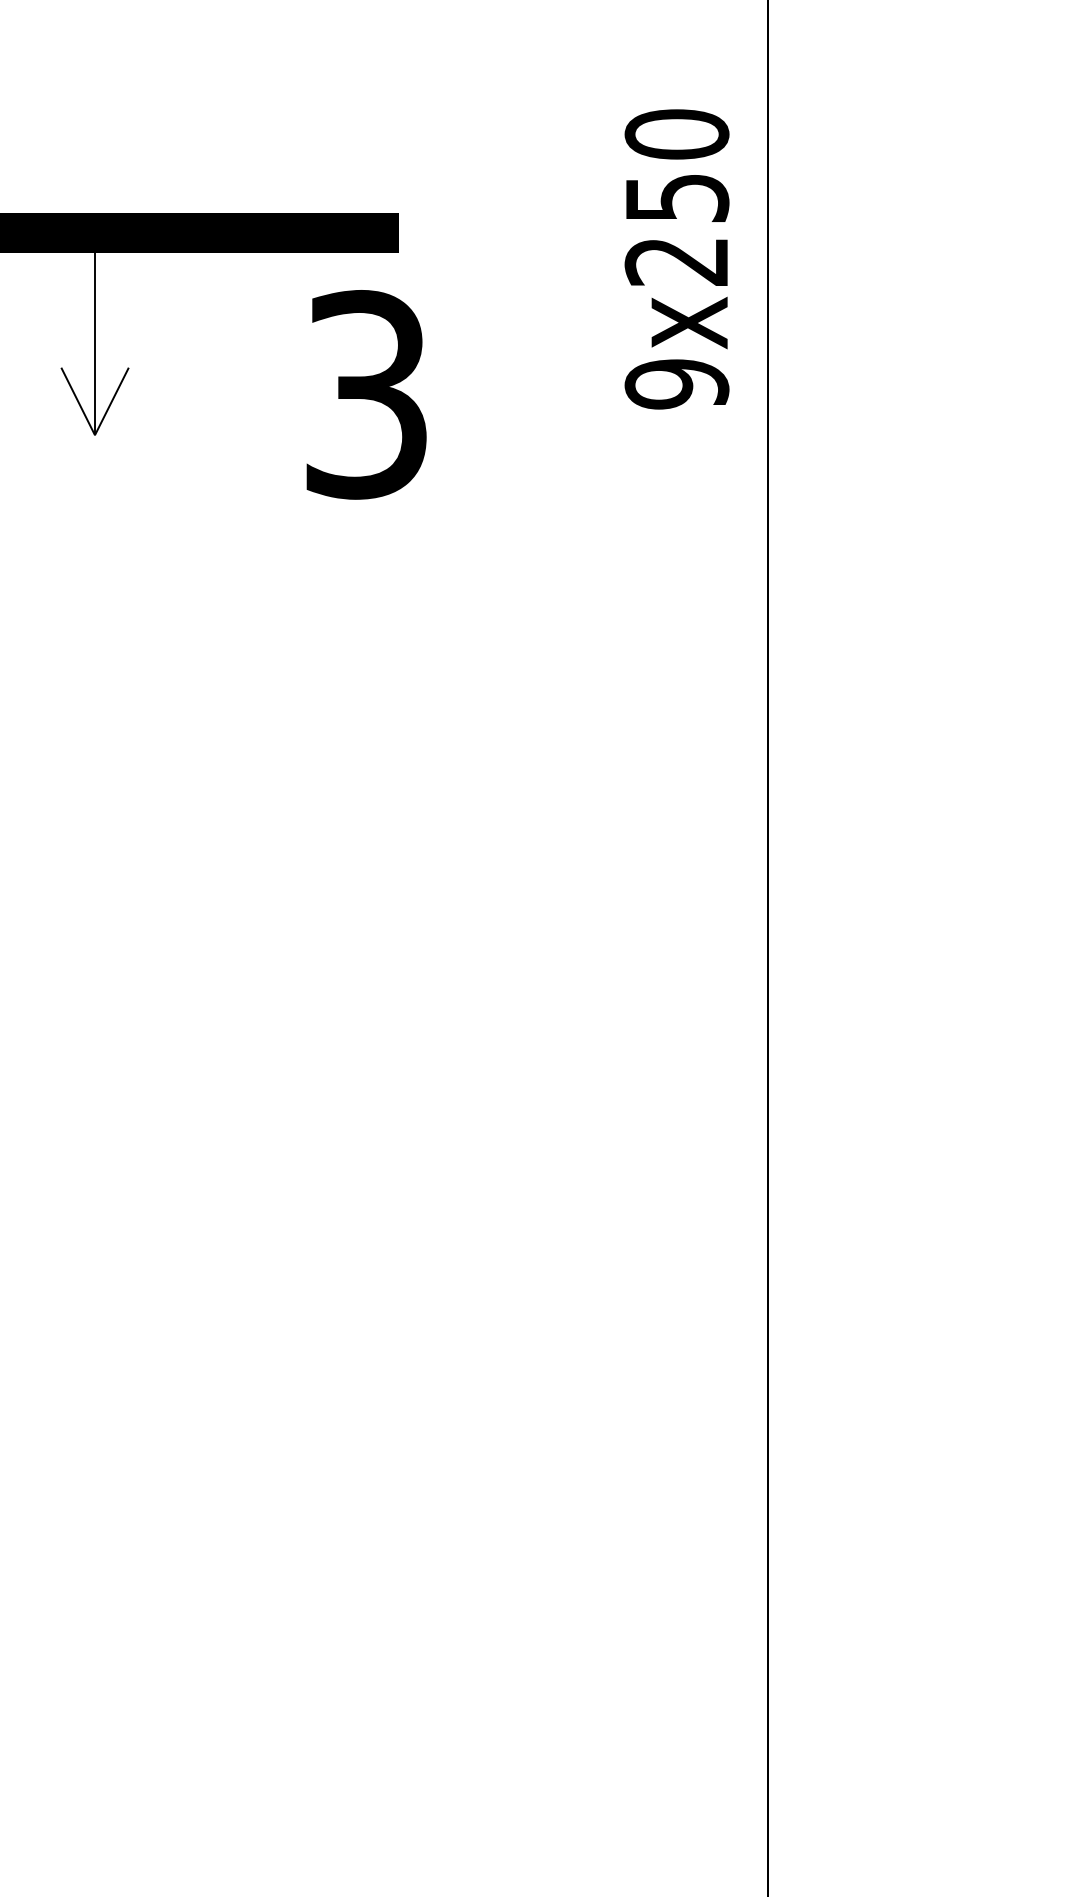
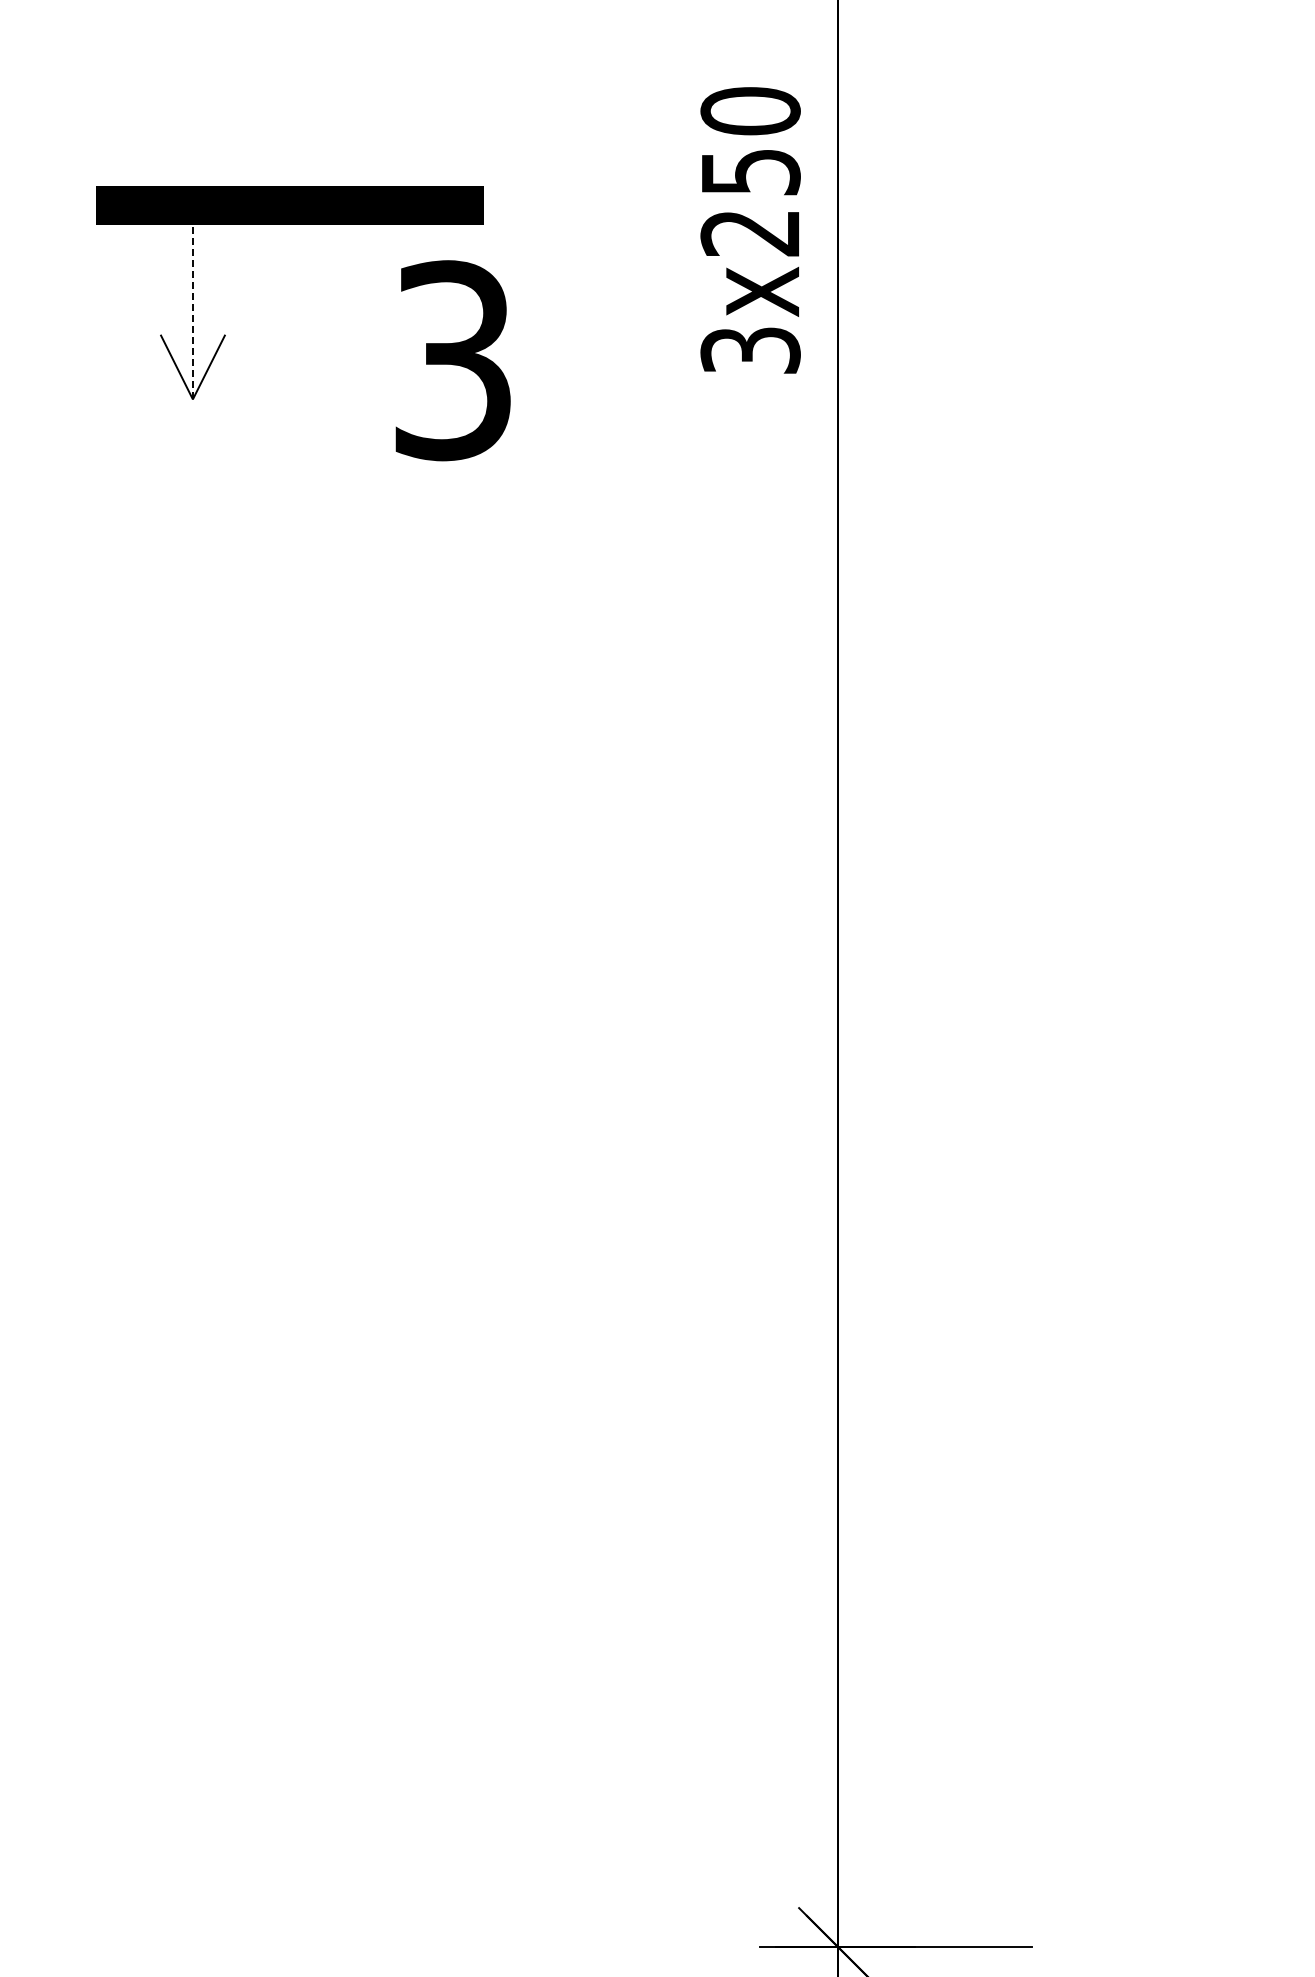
line: (94, 334) -> (192, 302), solid -> dashed
text: (676, 384) -> (750, 350), 9x250 -> 3x250

